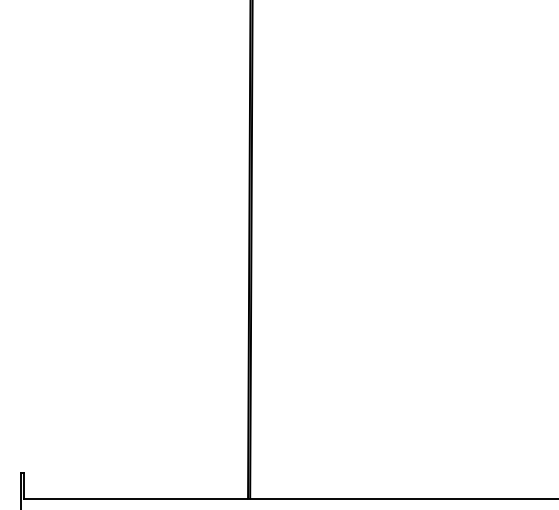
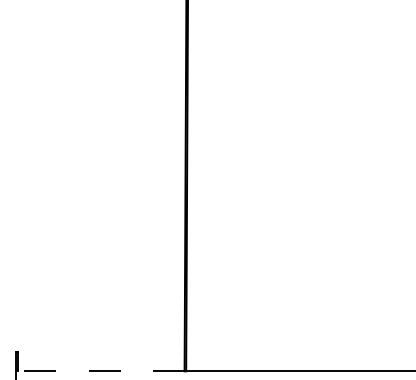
line: (136, 498) -> (101, 371), solid -> dashed

